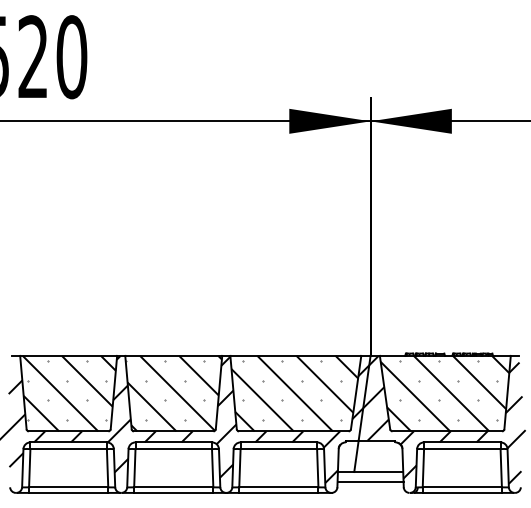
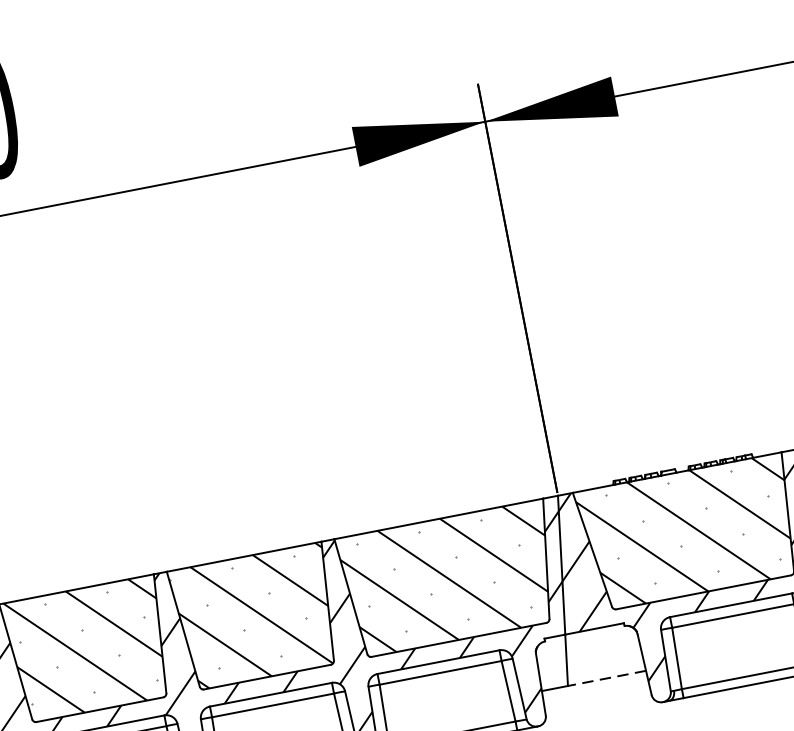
line: (378, 472) -> (606, 679), solid -> dashed
line: (370, 481) -> (596, 696), removed

